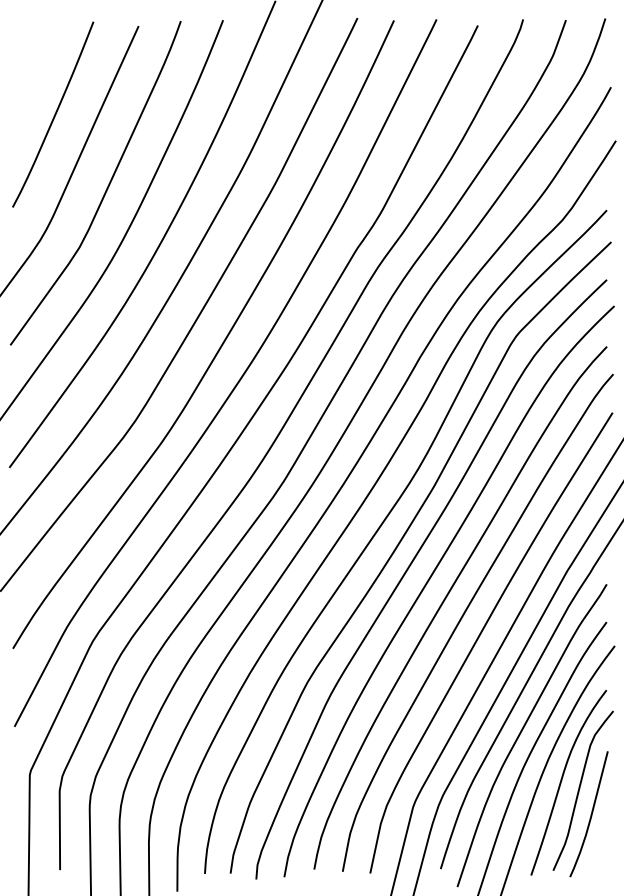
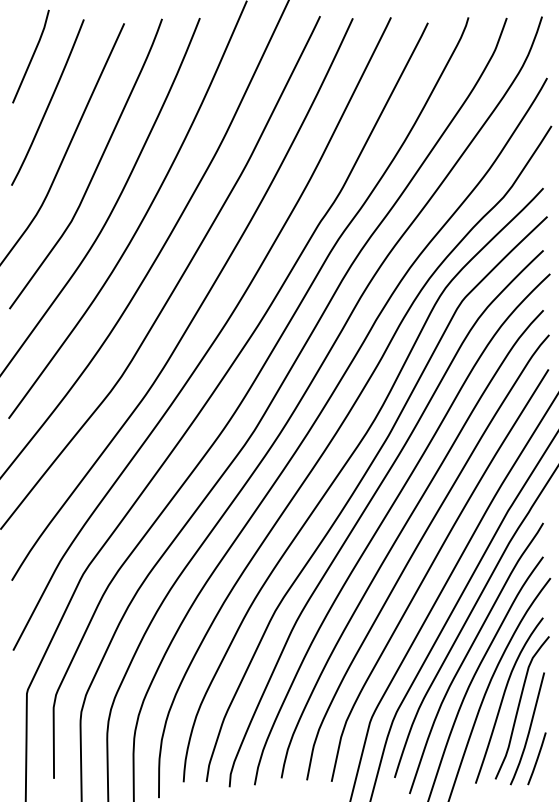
line: (34, 63) -> (31, 56), added
line: (599, 847) -> (536, 758), added

